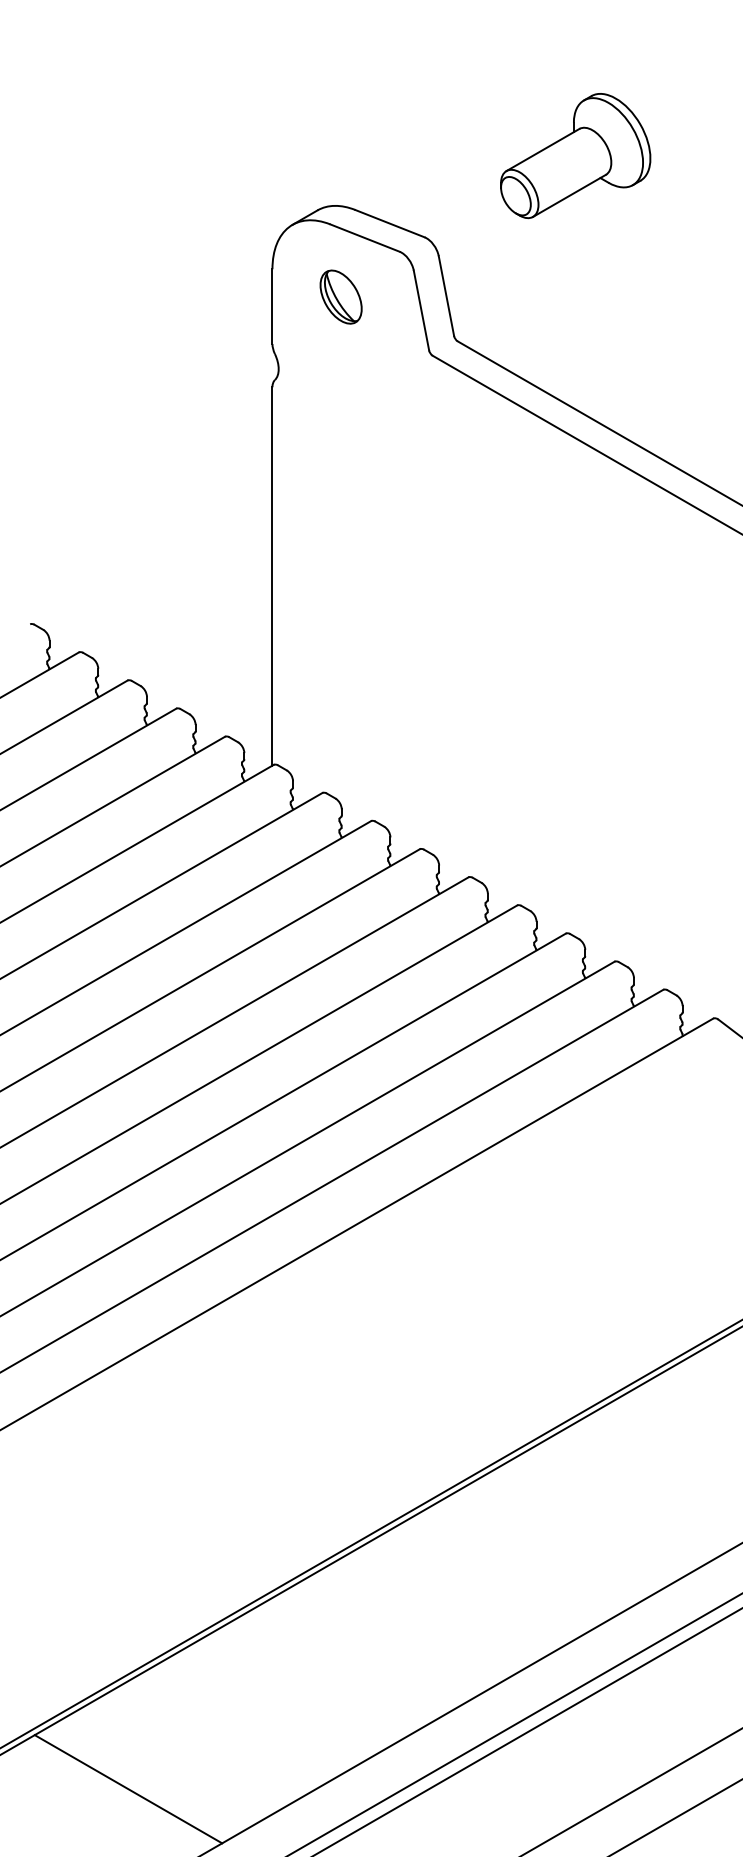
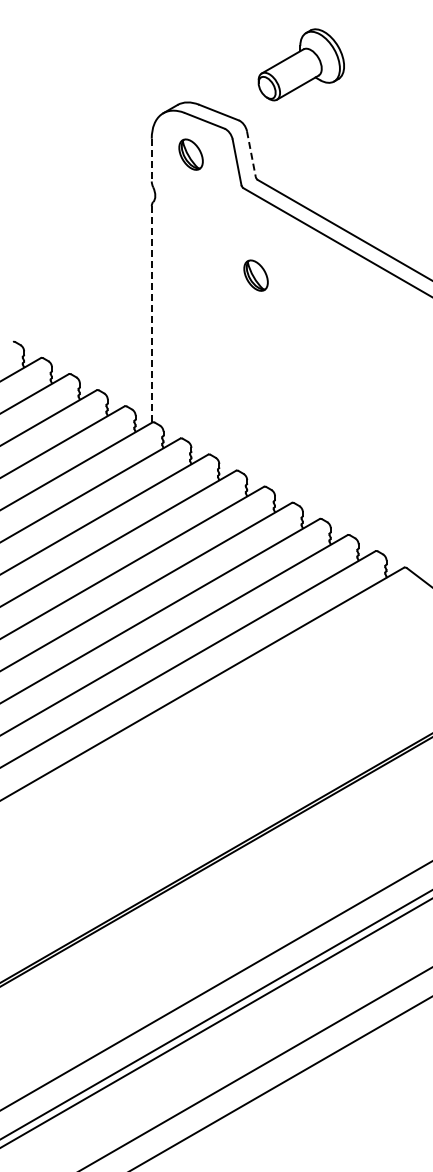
part: (574, 155) -> (300, 64), moved
line: (446, 296) -> (251, 154), solid -> dashed
line: (271, 307) -> (151, 160), solid -> dashed
part: (453, 508) -> (255, 275), added
line: (271, 578) -> (151, 315), solid -> dashed
line: (128, 1788) -> (69, 1008), removed

